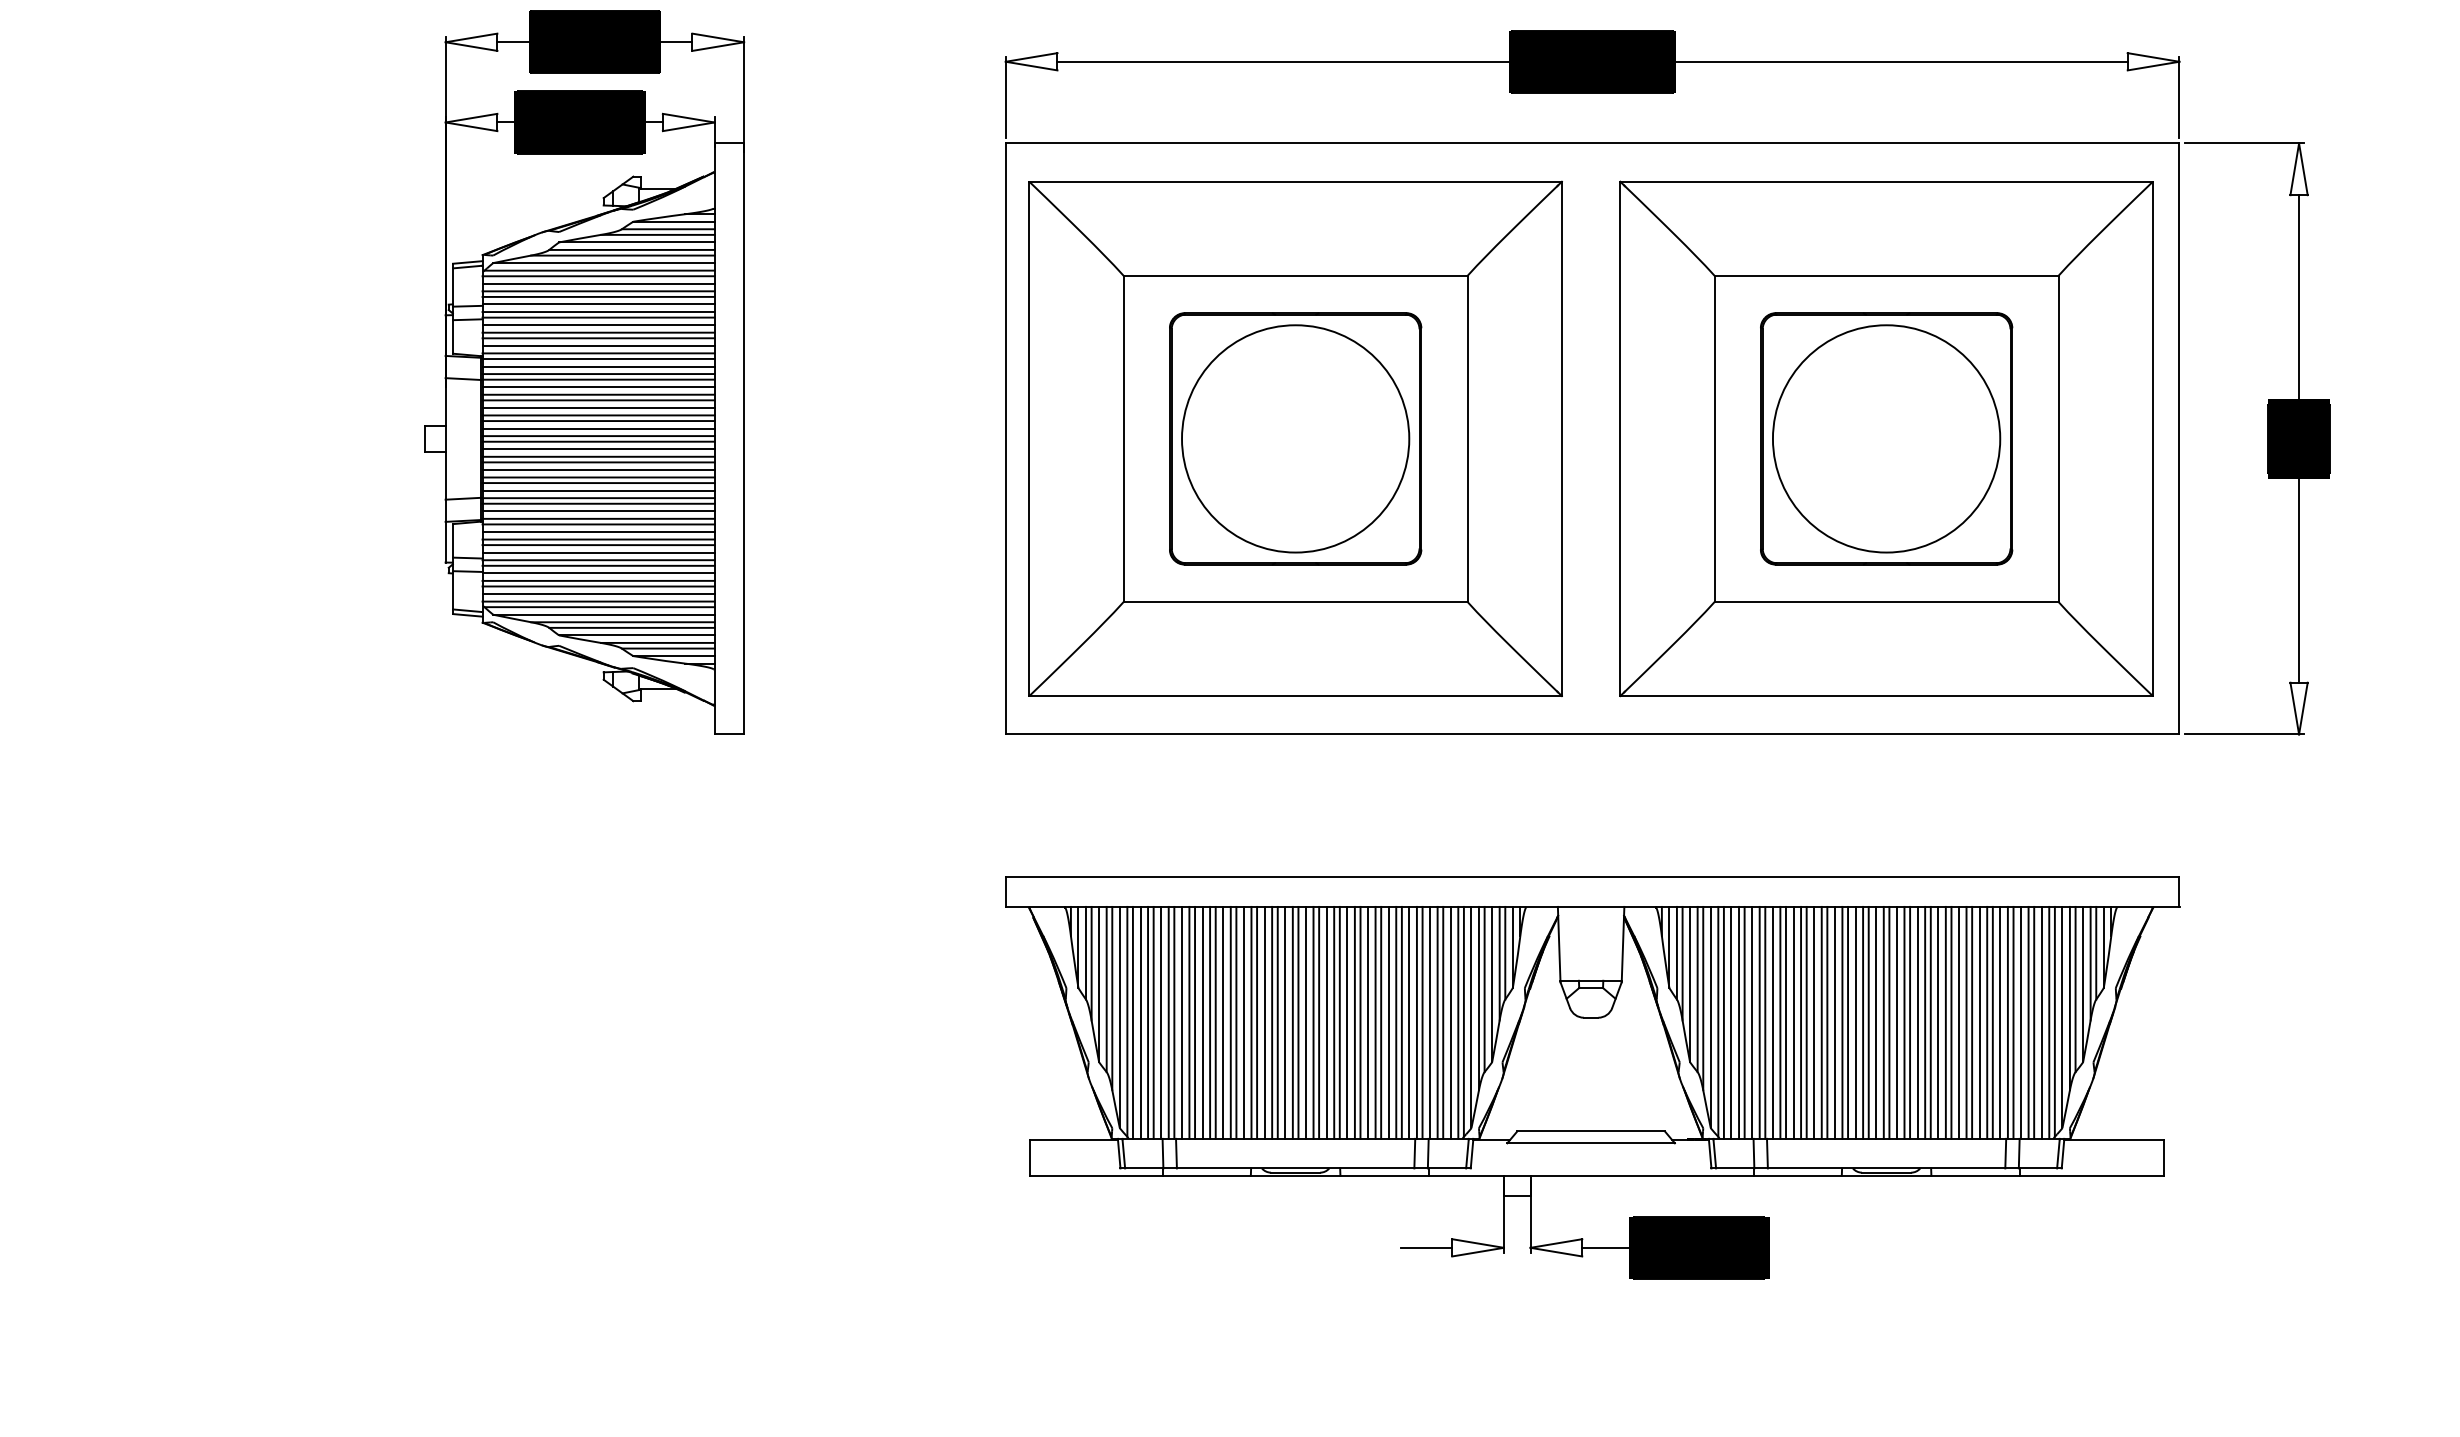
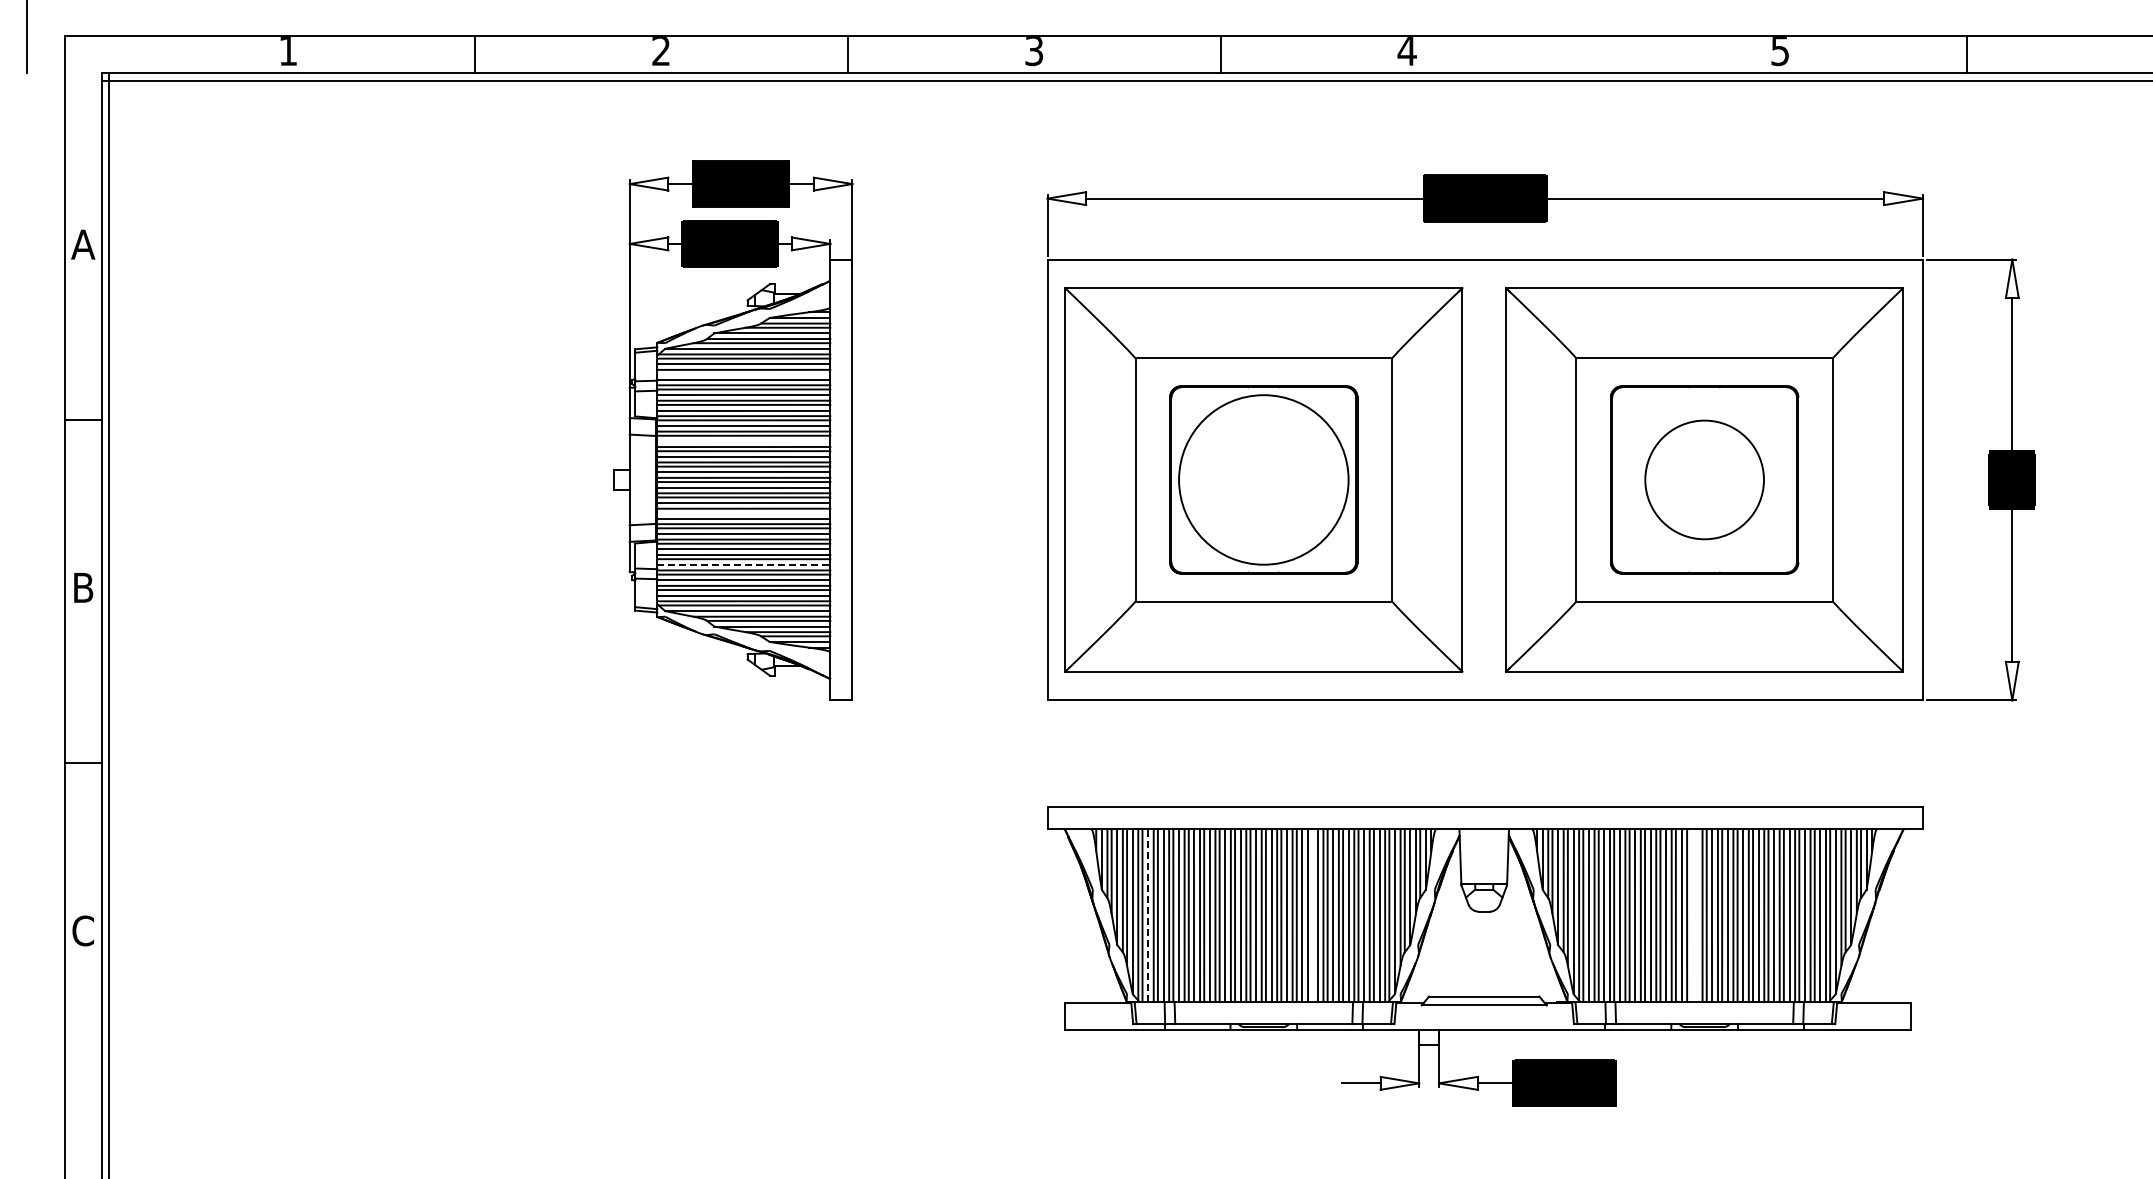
line: (598, 297) -> (743, 374), removed
line: (598, 387) -> (743, 441), removed
circle: (1886, 438) -> (1704, 479), size x0.7
line: (598, 482) -> (743, 512), removed
line: (598, 552) -> (743, 564), solid -> dashed
line: (1141, 1022) -> (1148, 915), solid -> dashed
line: (1360, 1022) -> (1312, 915), removed
line: (1868, 1022) -> (1691, 915), removed
line: (1875, 1022) -> (1696, 915), removed

